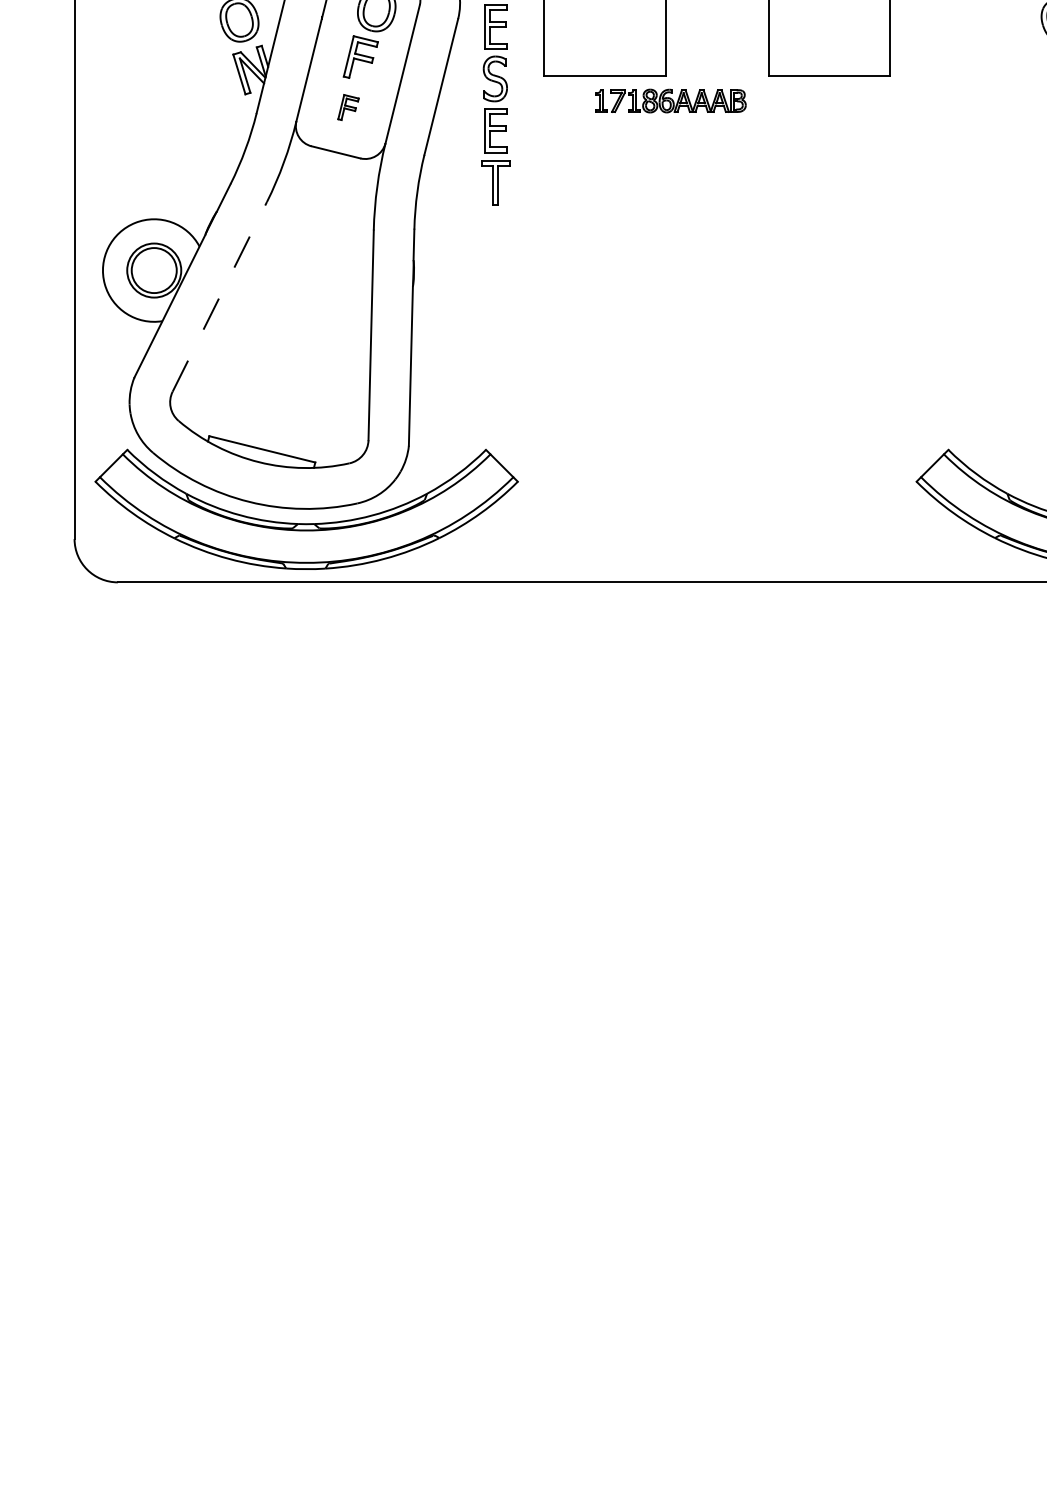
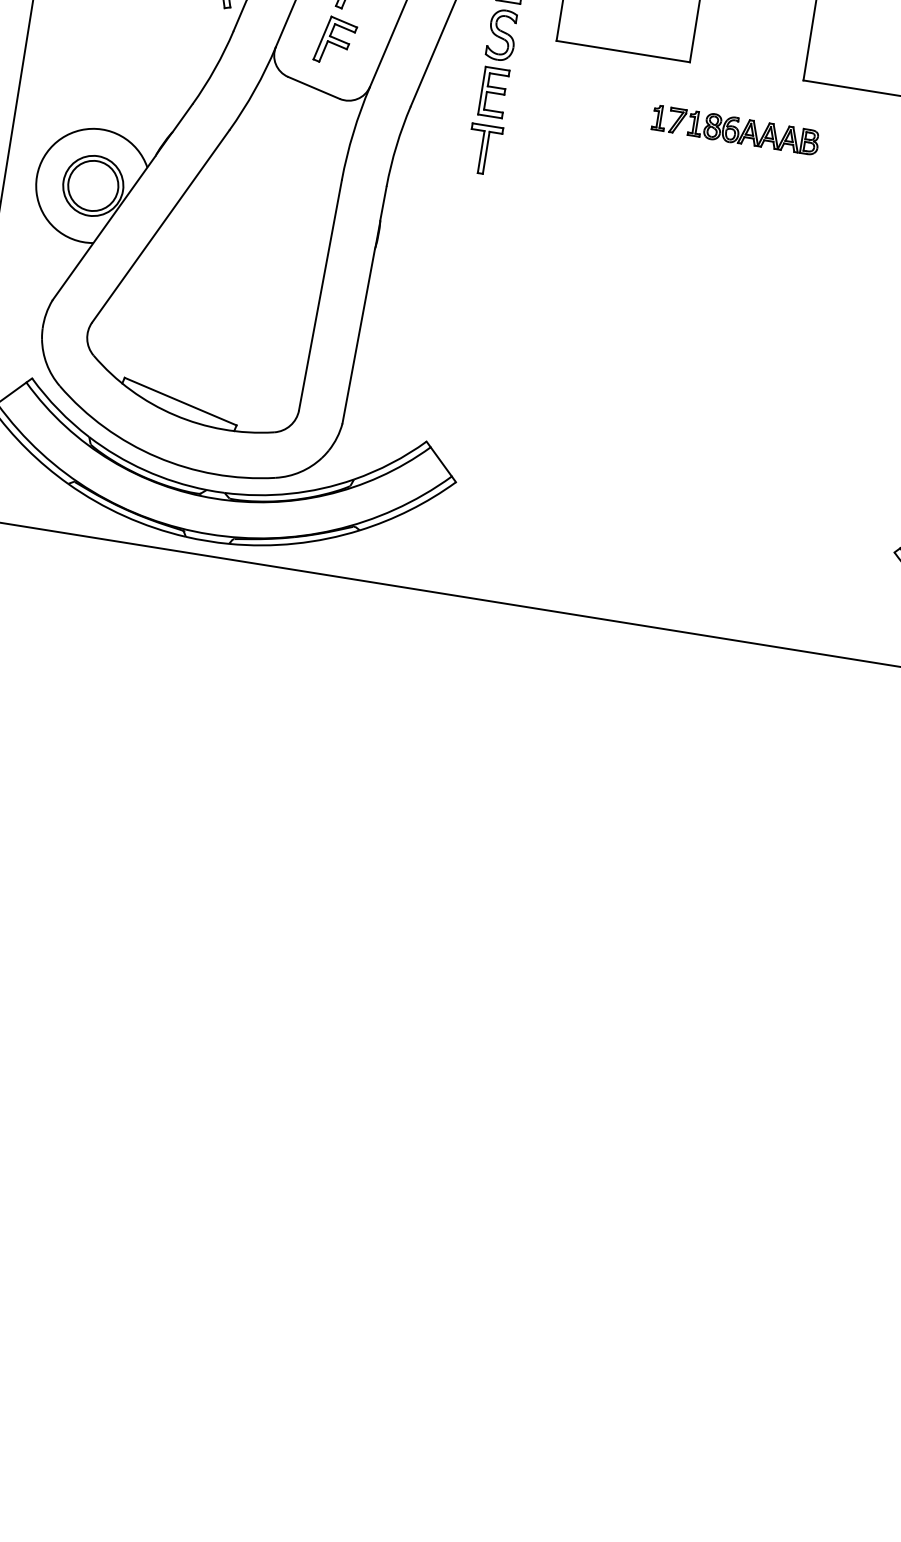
part: (670, 100) -> (735, 129), moved
part: (348, 107) -> (335, 40), size x1.67
line: (219, 296) -> (160, 225), dashed -> solid

